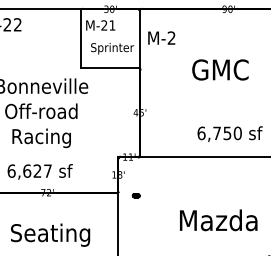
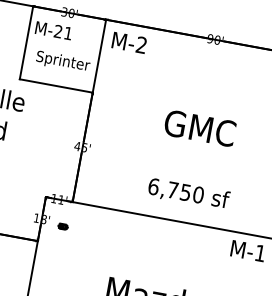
text: (161, 37) -> (129, 42), moved
text: (220, 69) -> (200, 127), moved
part: (135, 195) -> (62, 226), moved

